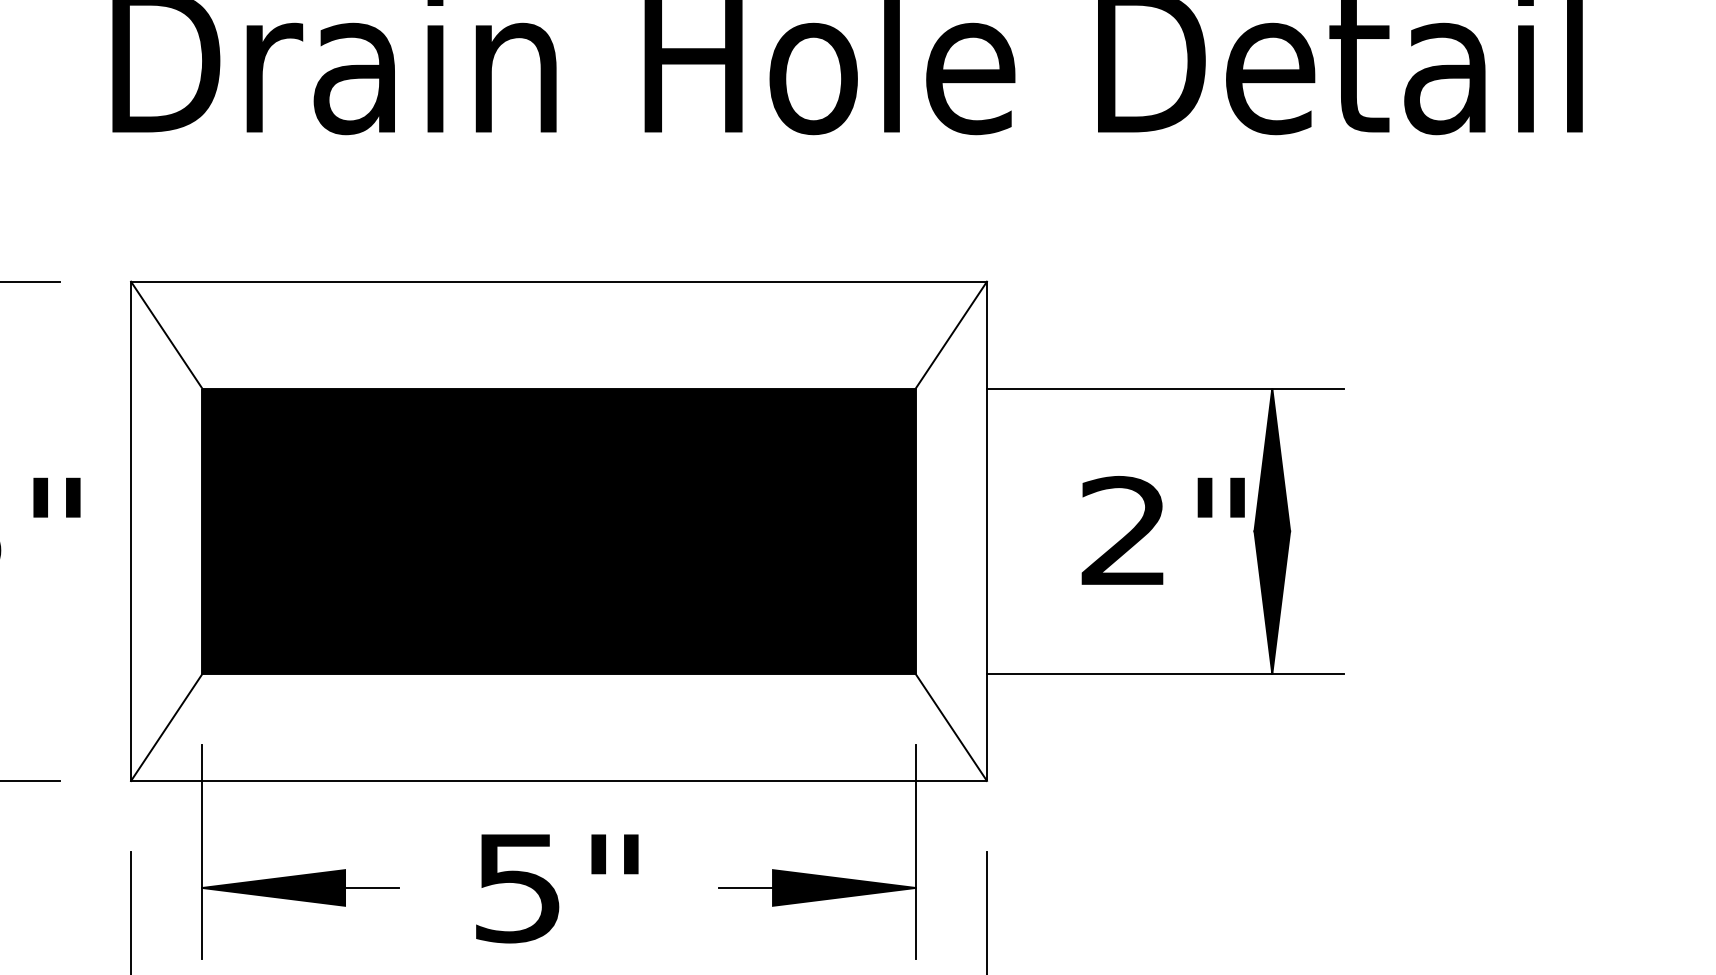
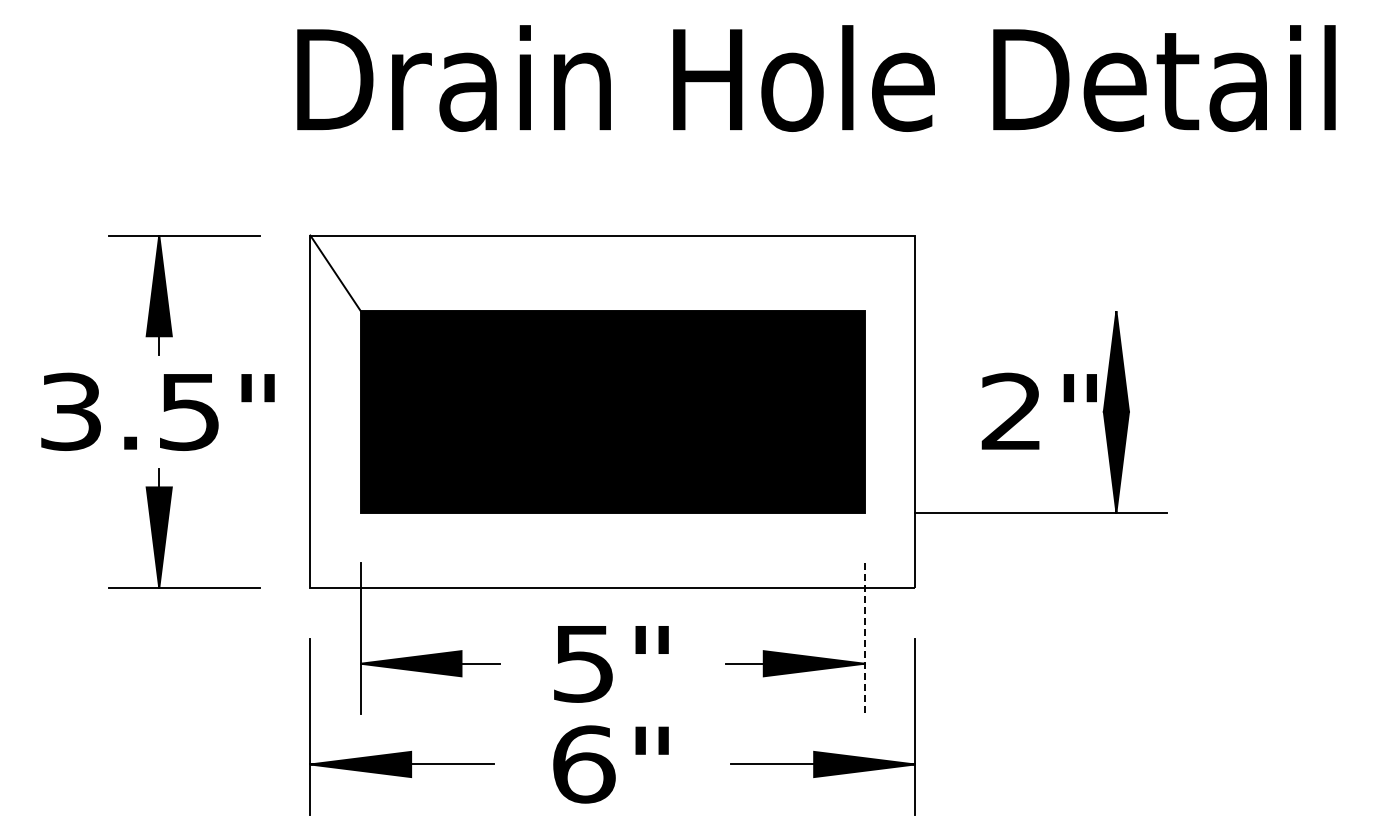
line: (951, 335) -> (889, 273), removed
line: (1164, 389) -> (1040, 311), removed
line: (166, 727) -> (335, 550), removed
line: (951, 727) -> (889, 550), removed
line: (915, 852) -> (864, 638), solid -> dashed

